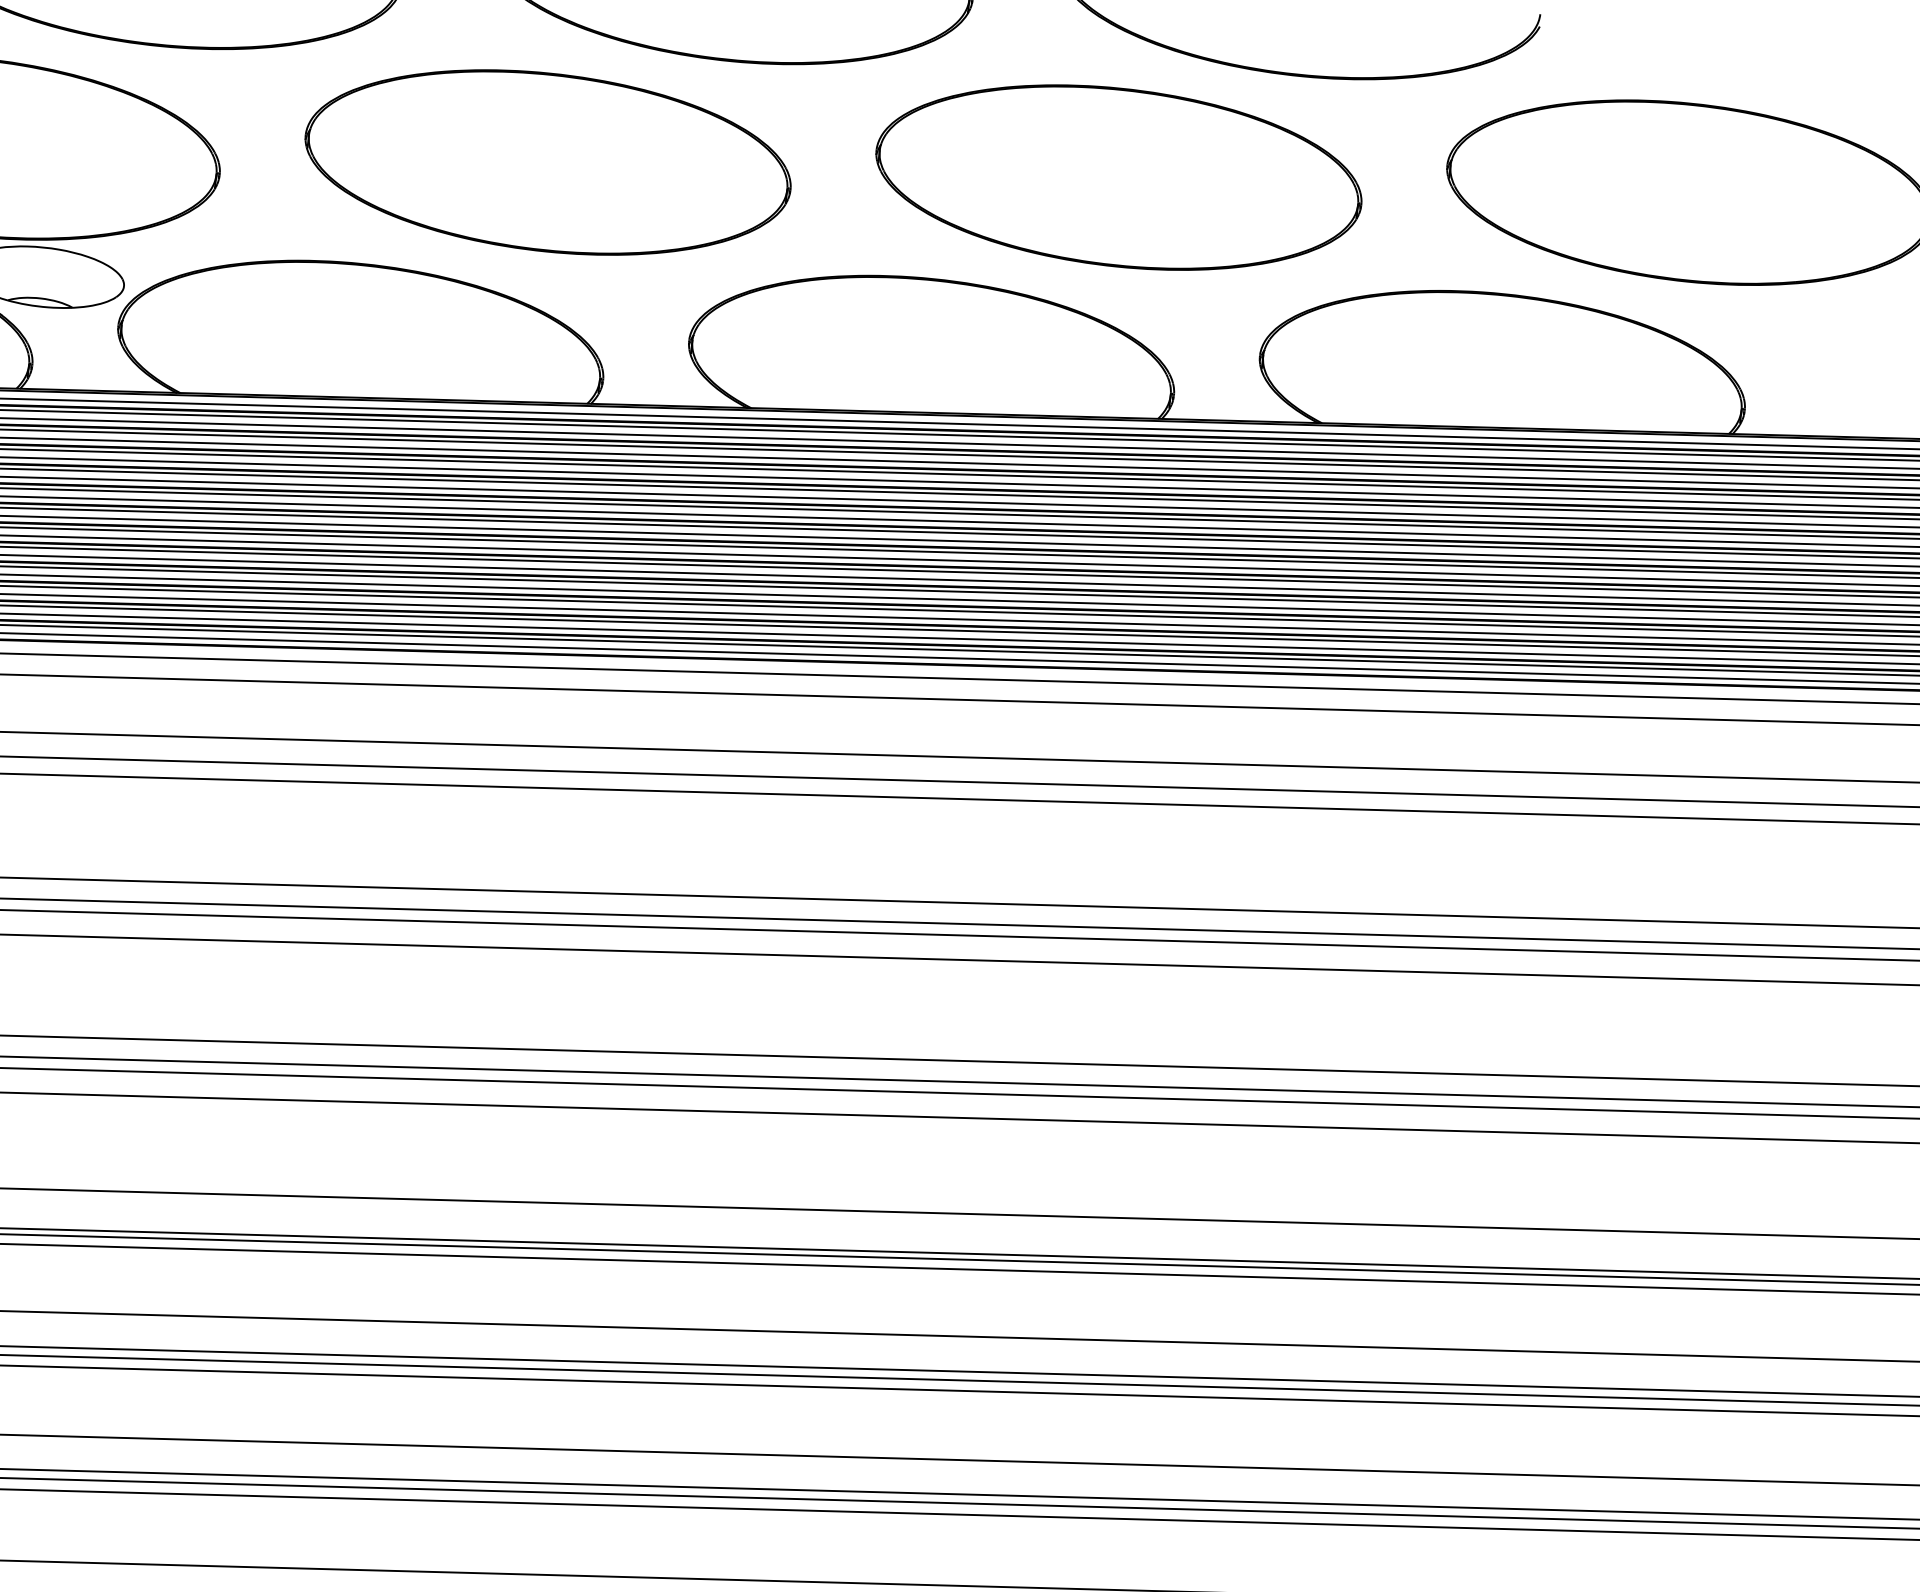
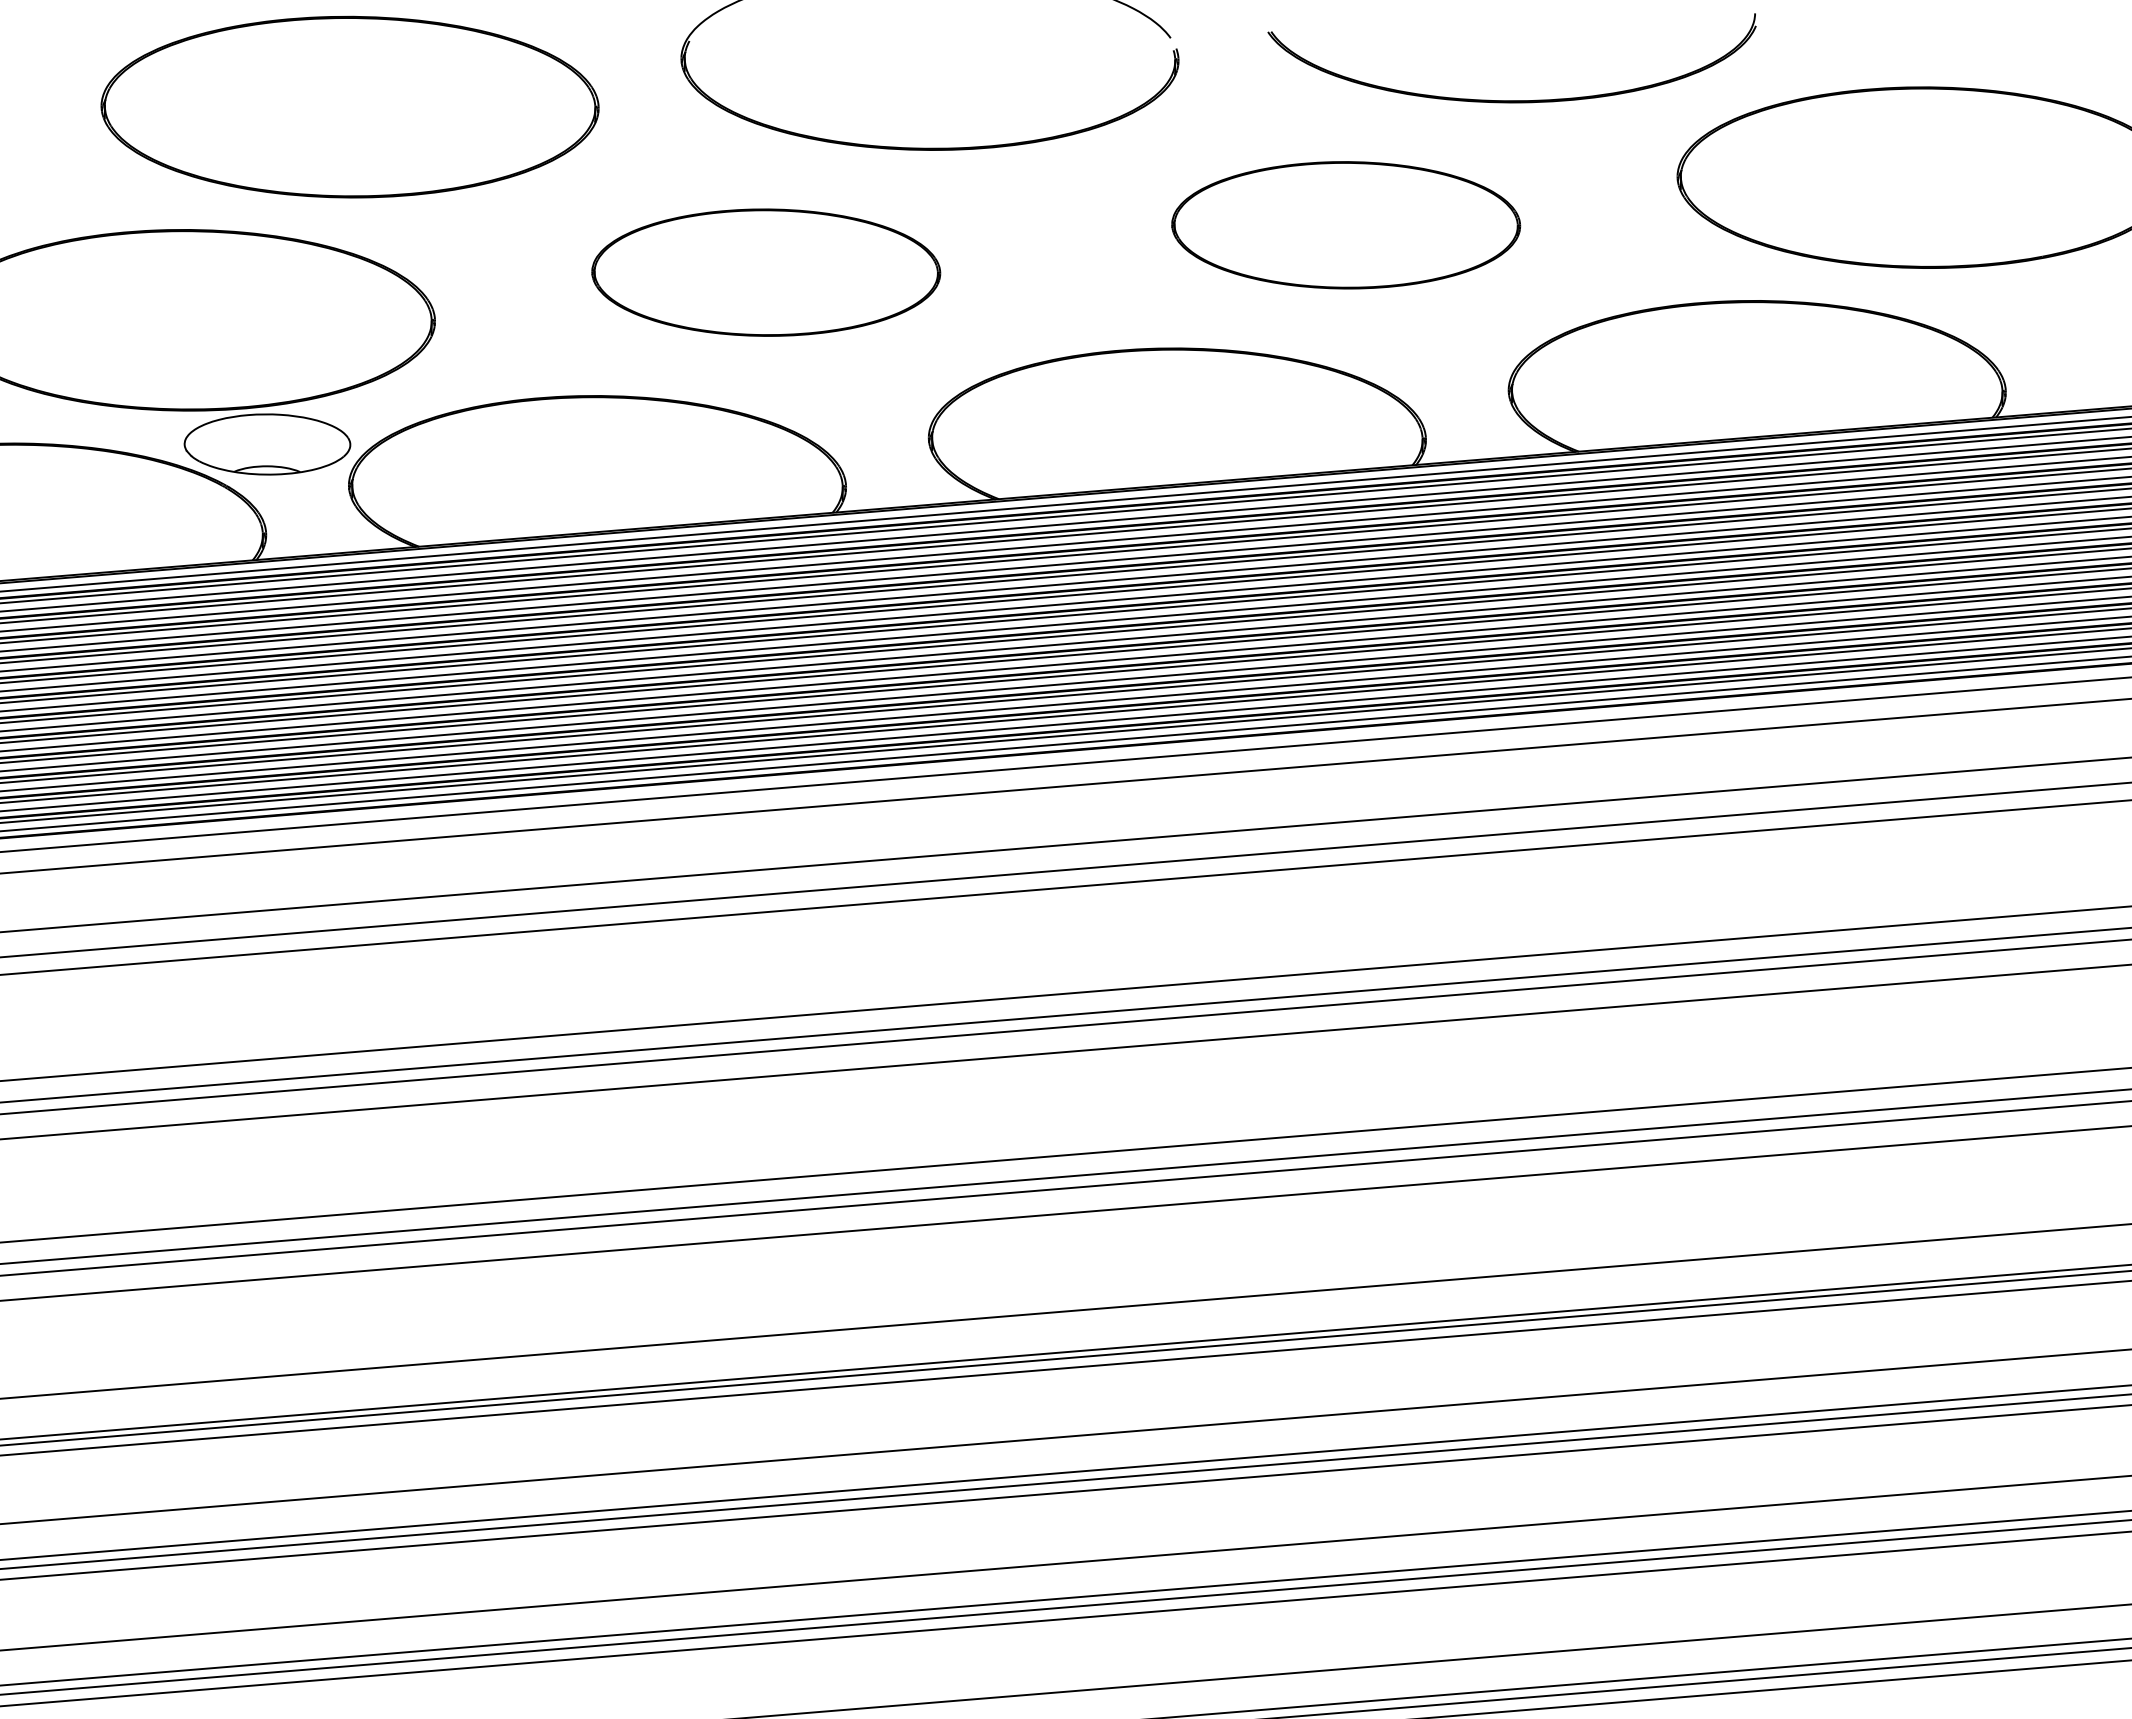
part: (547, 162) -> (765, 272), size x0.7
part: (1118, 177) -> (1345, 225), size x0.7

